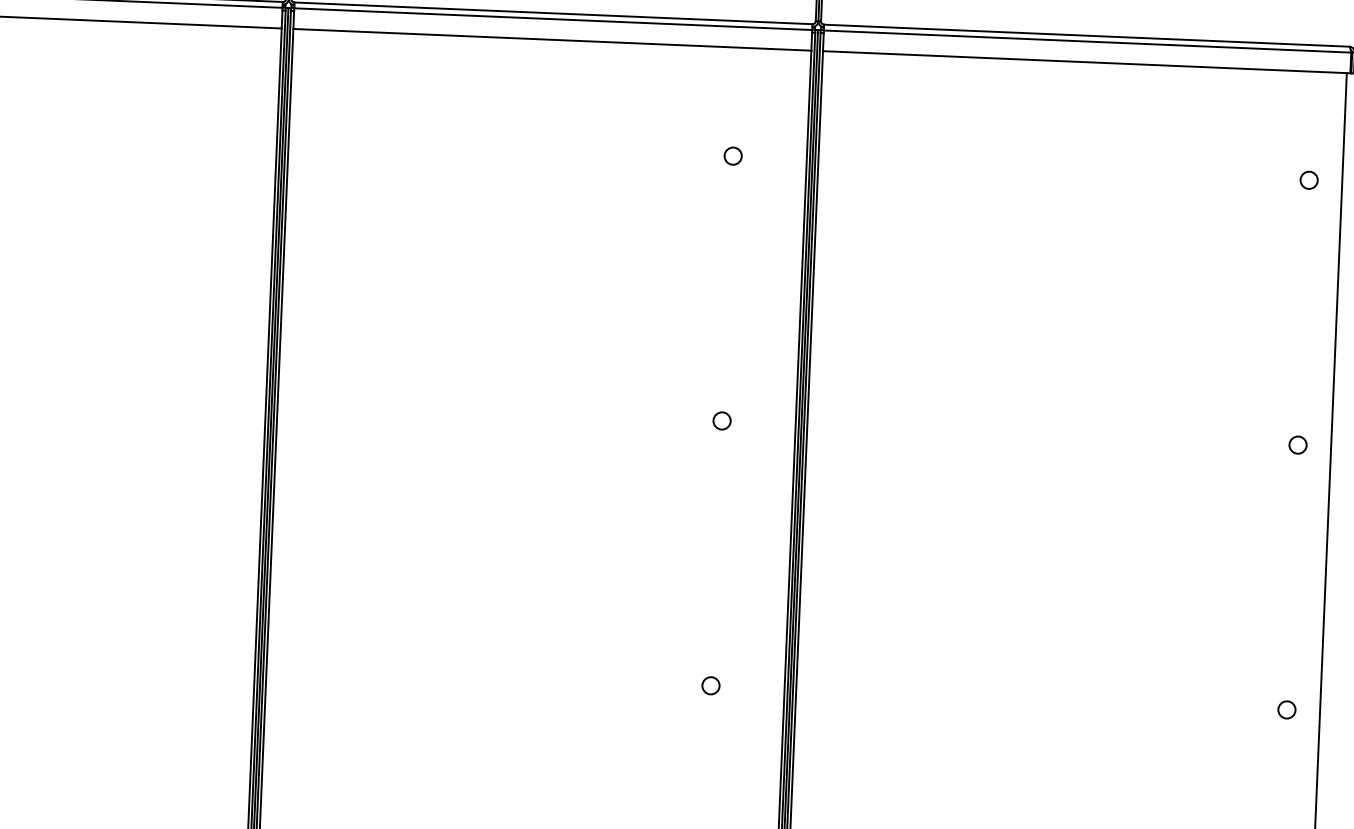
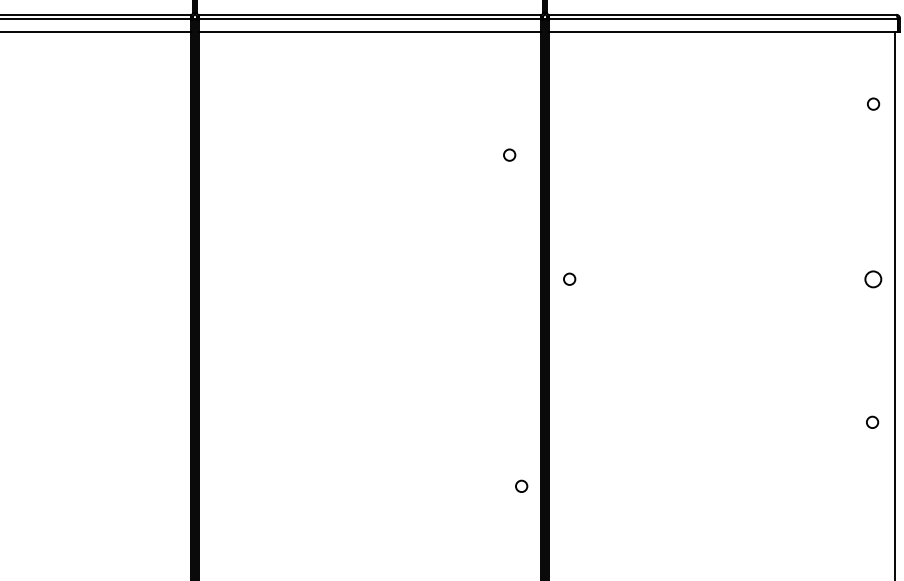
circle: (732, 155) -> (509, 154), moved
circle: (721, 419) -> (569, 278), moved
circle: (1298, 443) -> (873, 278), size x1.4
circle: (710, 684) -> (521, 485), moved
circle: (1286, 708) -> (872, 421), moved

